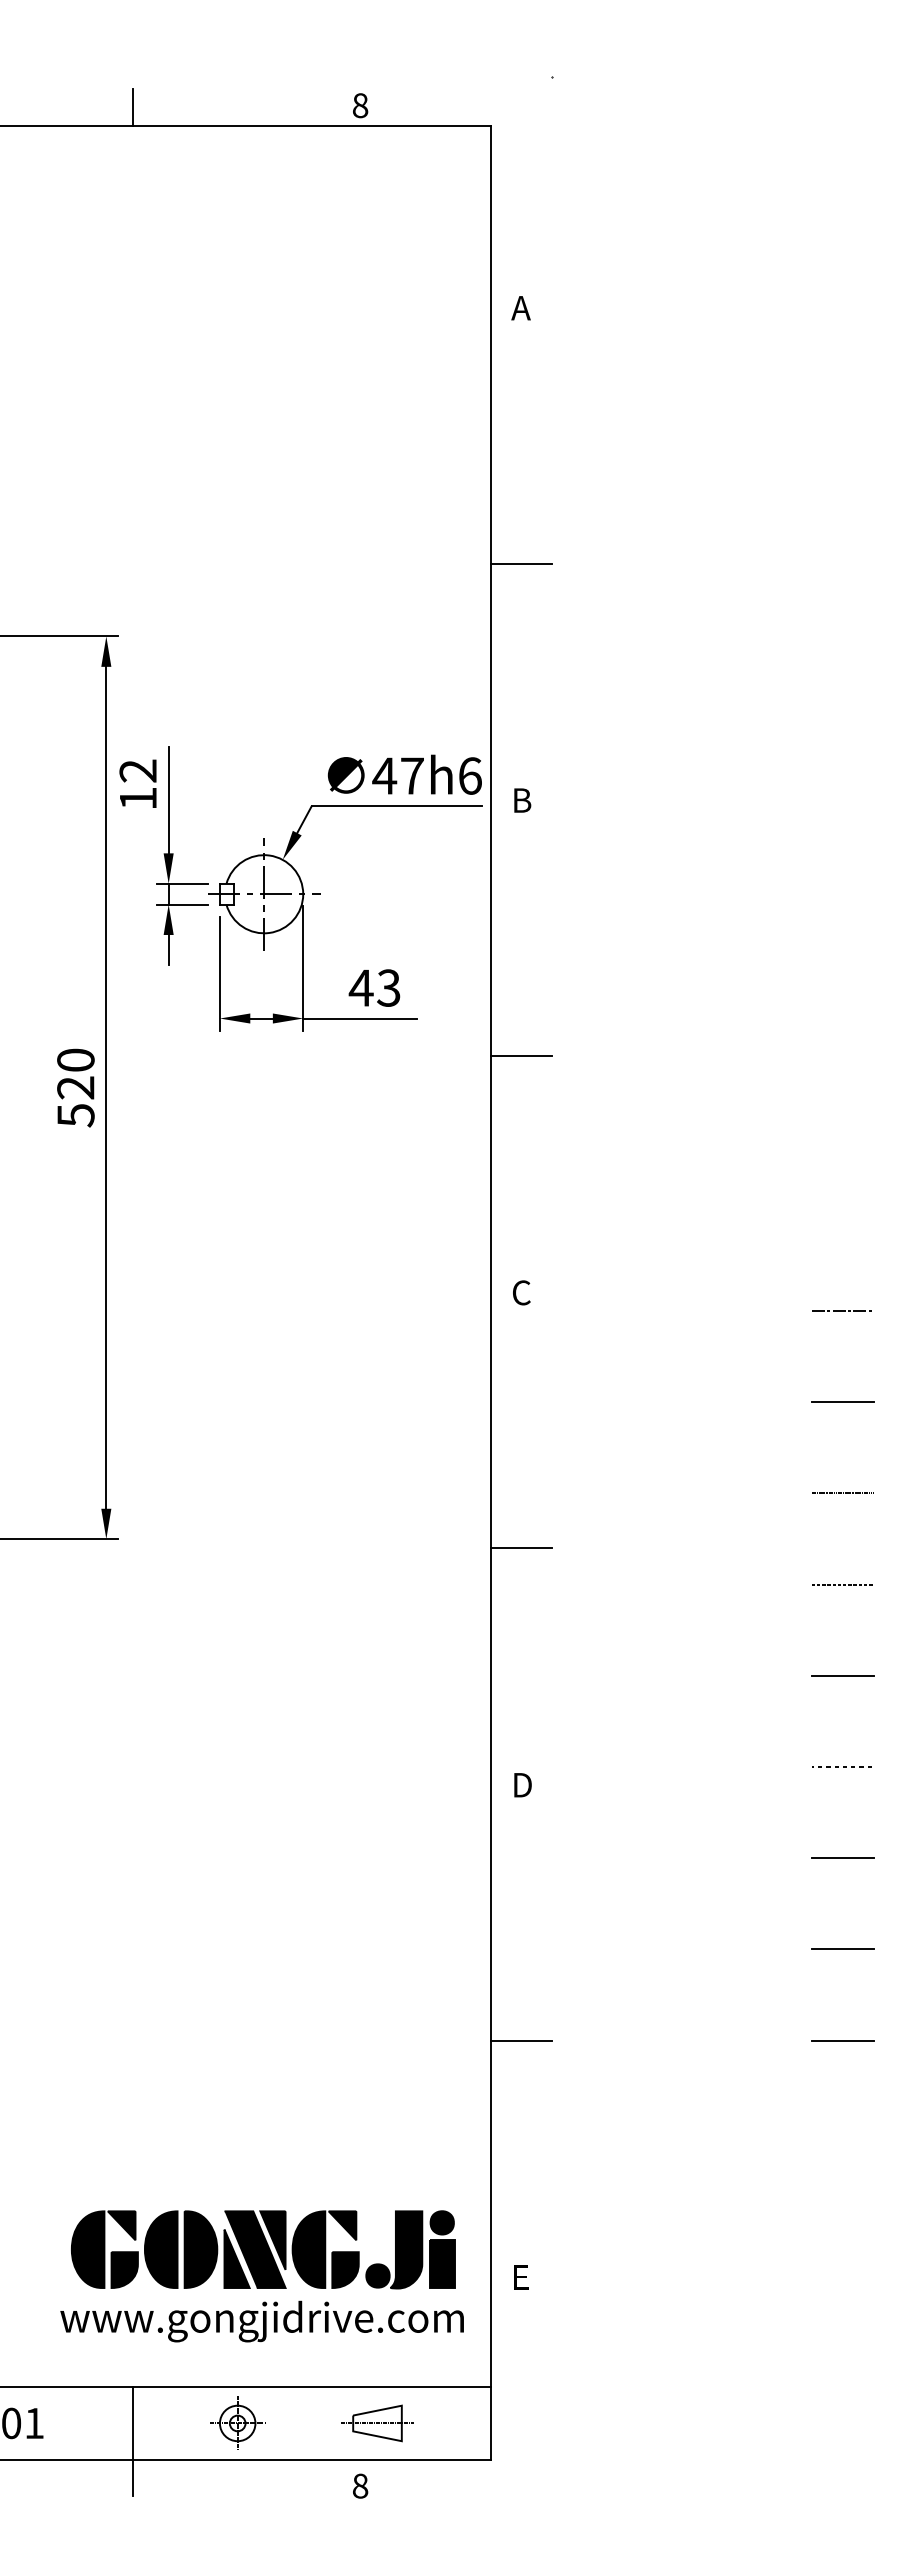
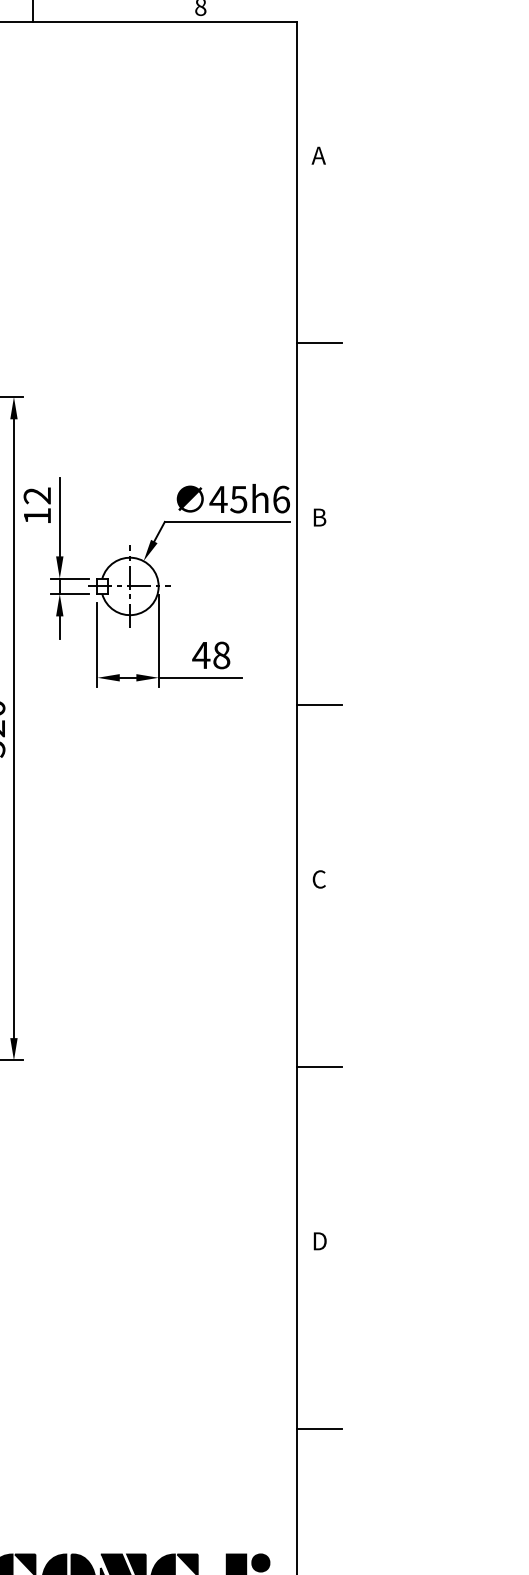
text: (411, 775) -> (238, 499), 47h6 -> 45h6
text: (388, 987) -> (221, 654), 43 -> 48

